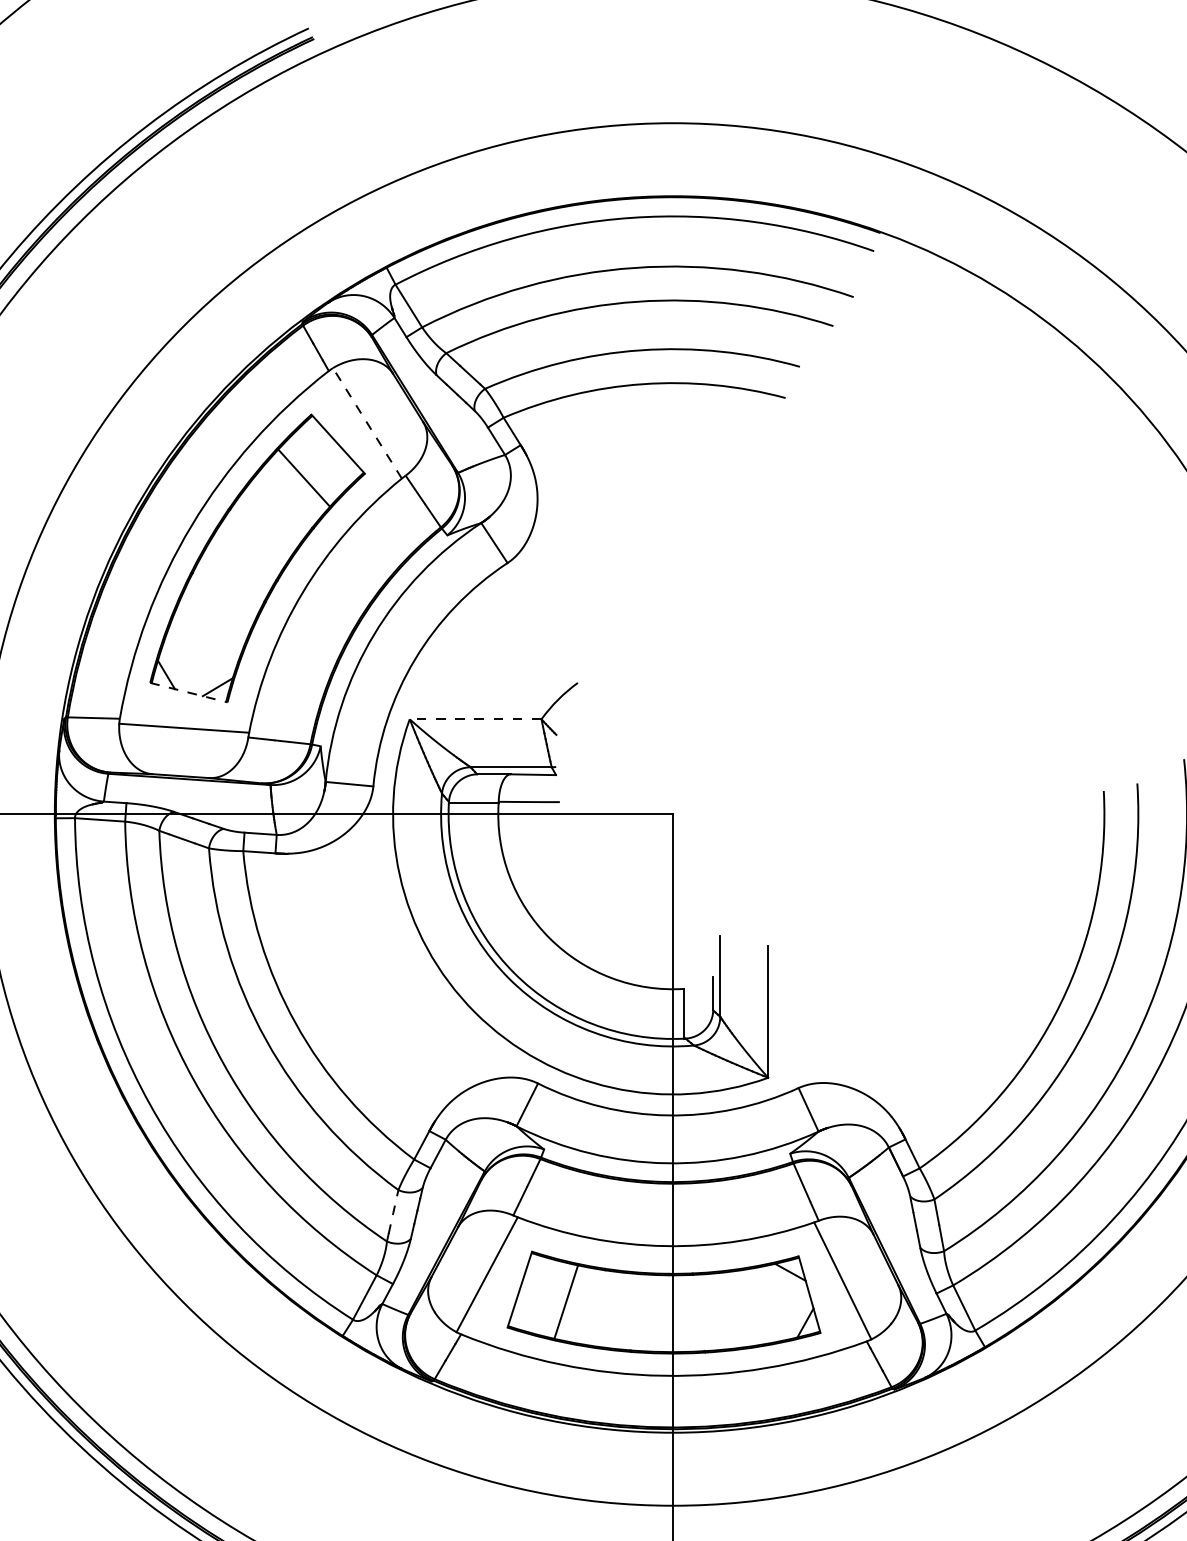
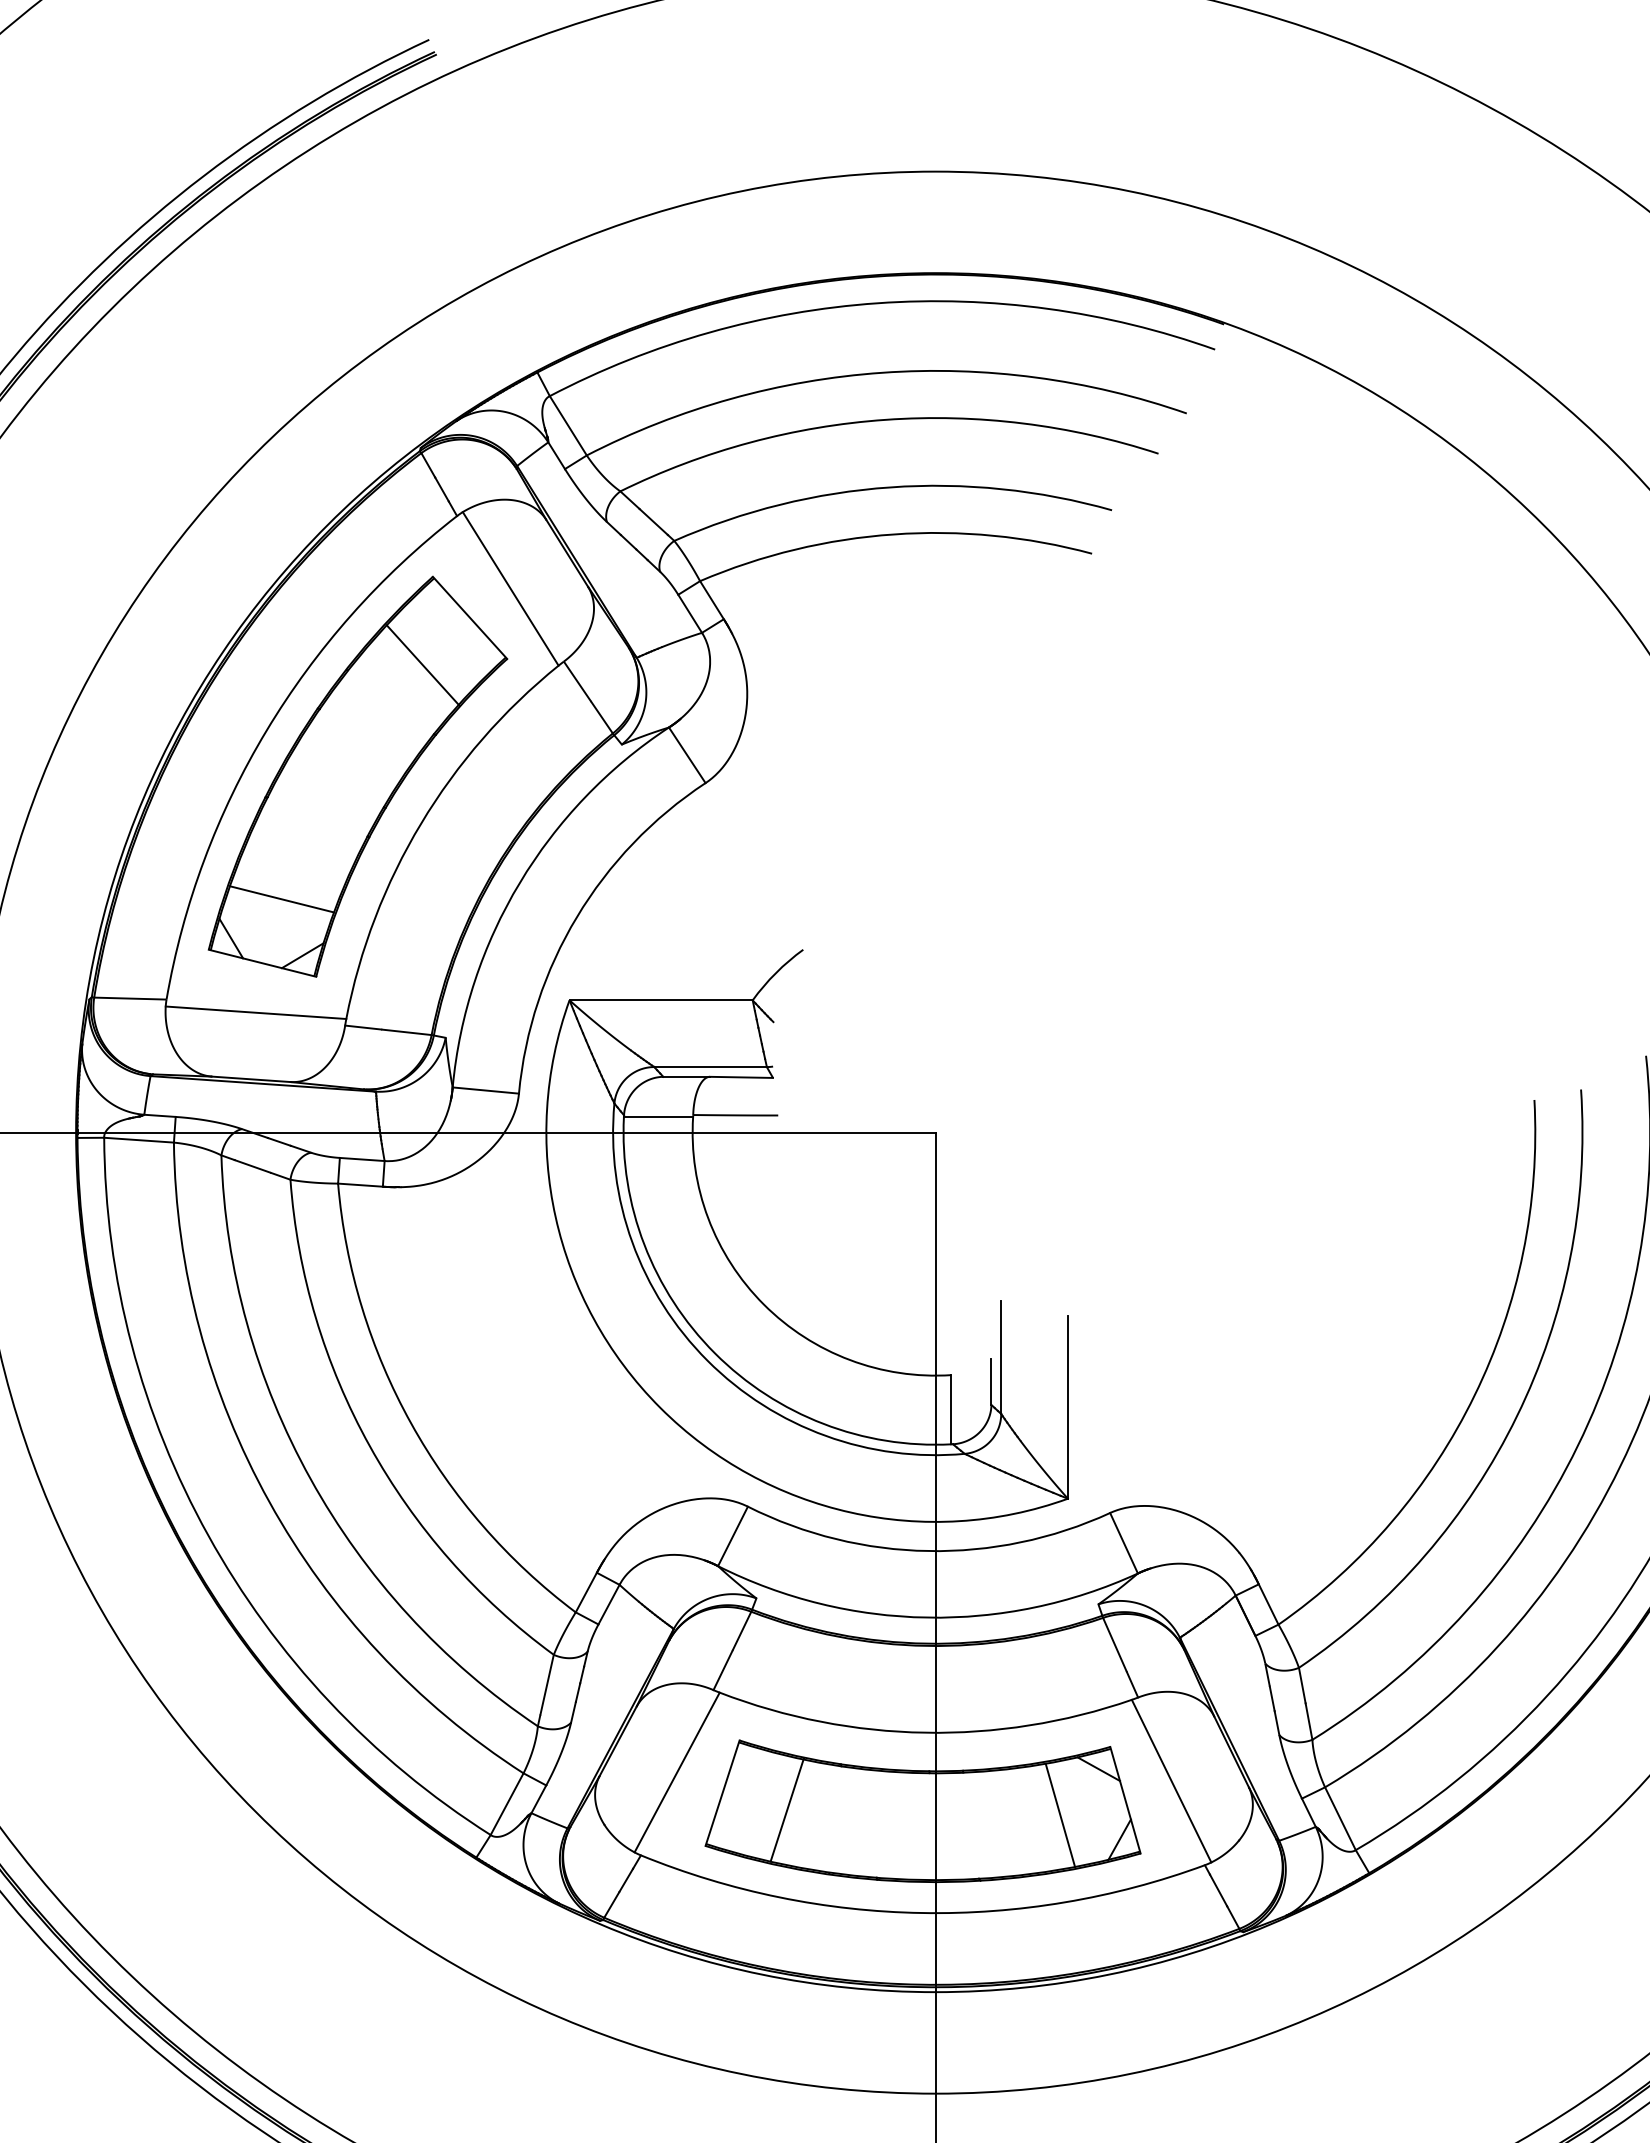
line: (367, 423) -> (510, 588), dashed -> solid
line: (202, 646) -> (281, 899), added
line: (189, 692) -> (263, 963), dashed -> solid
line: (475, 719) -> (661, 1000), dashed -> solid
line: (393, 1211) -> (547, 1684), dashed -> solid
line: (762, 1304) -> (1060, 1814), added

